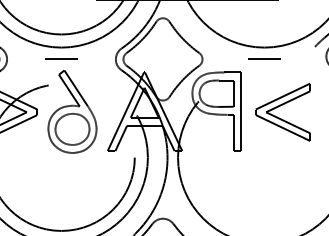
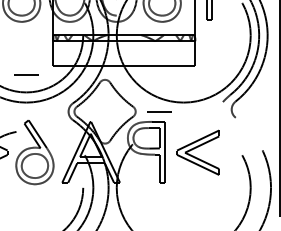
line: (61, 59) -> (26, 74), moved
line: (264, 59) -> (159, 111), moved

